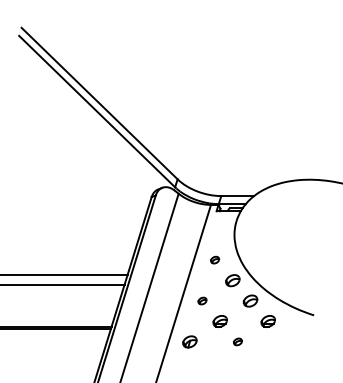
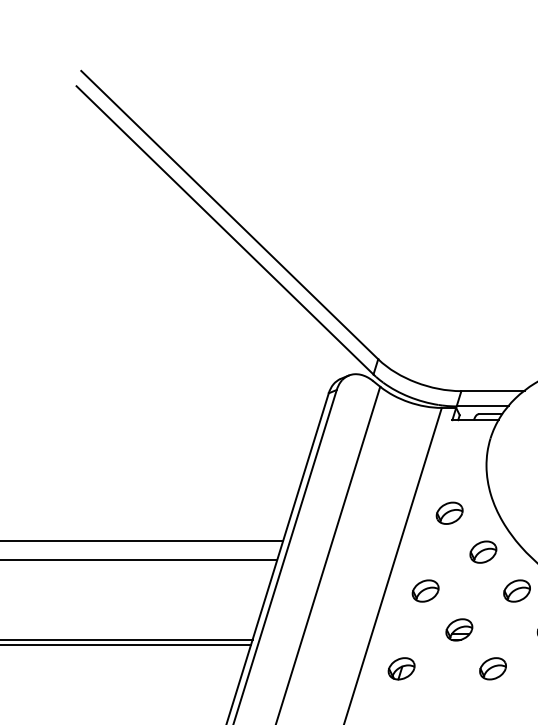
part: (214, 259) -> (448, 511), size x1.67
part: (202, 300) -> (425, 589), size x1.67
part: (237, 341) -> (492, 667), size x1.67

